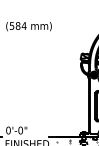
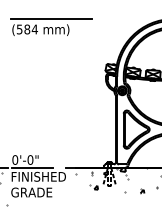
line: (36, 18) -> (50, 19), added
line: (22, 136) -> (32, 167), added

